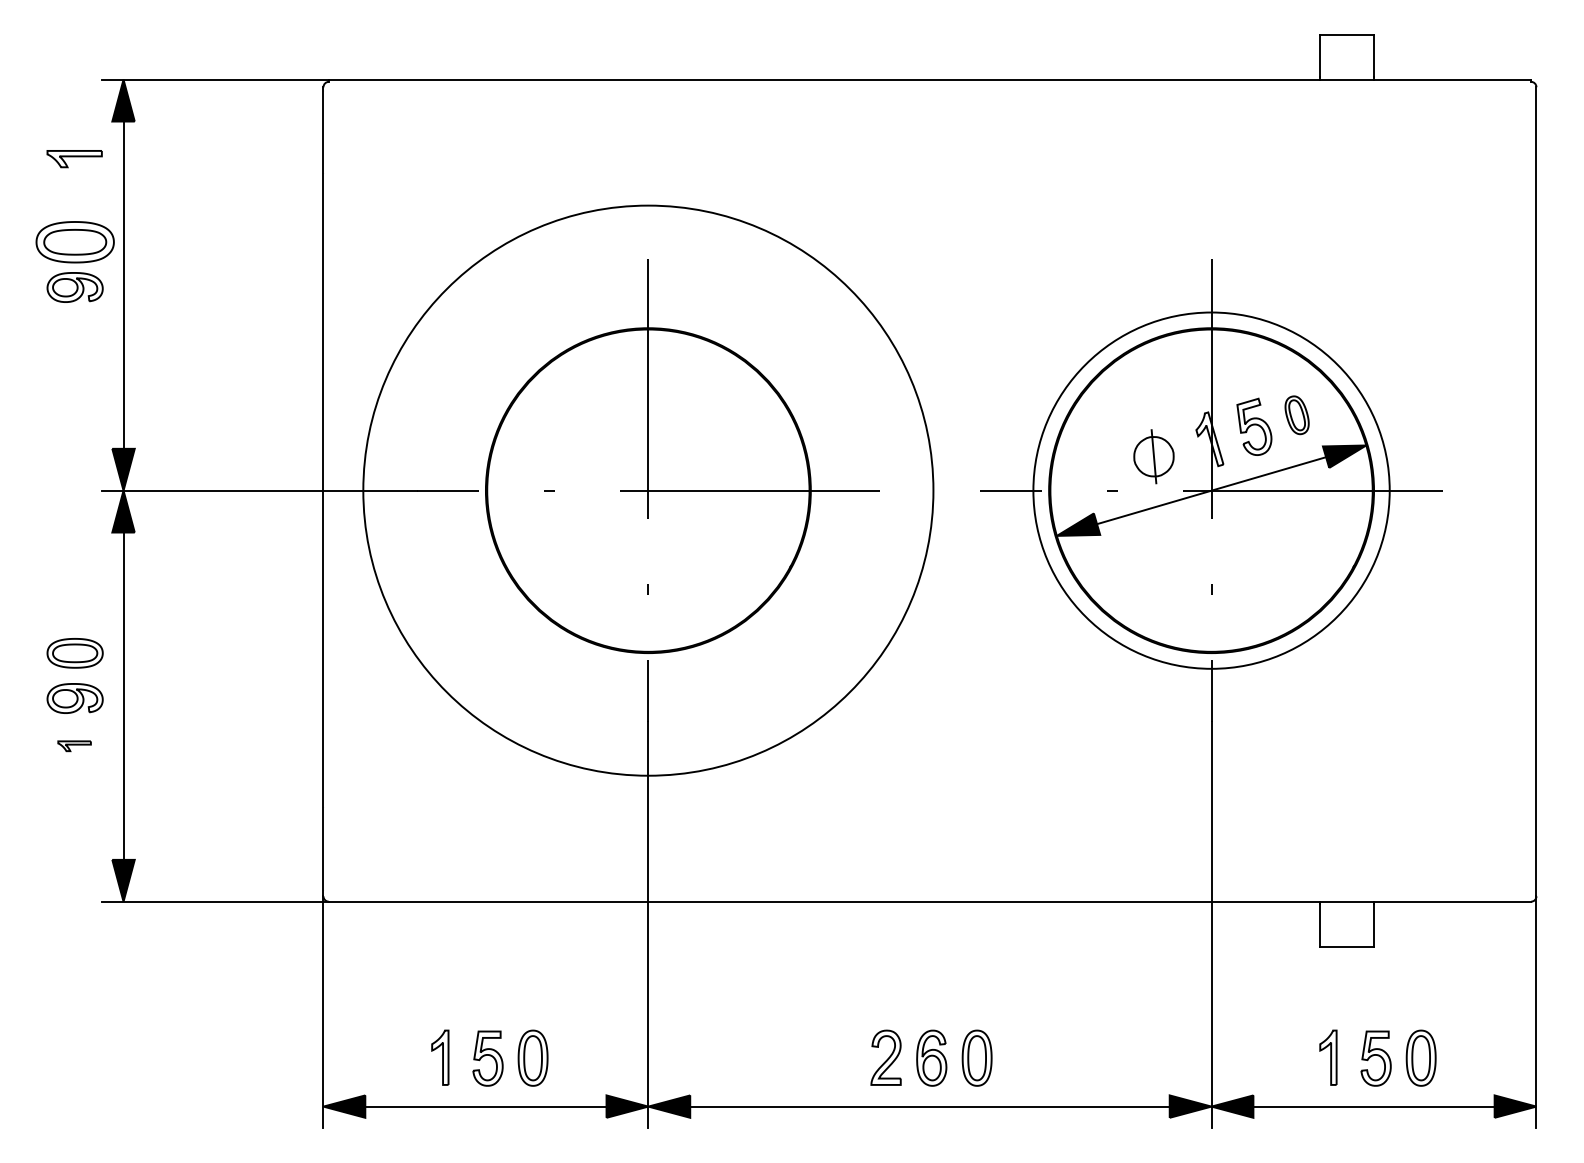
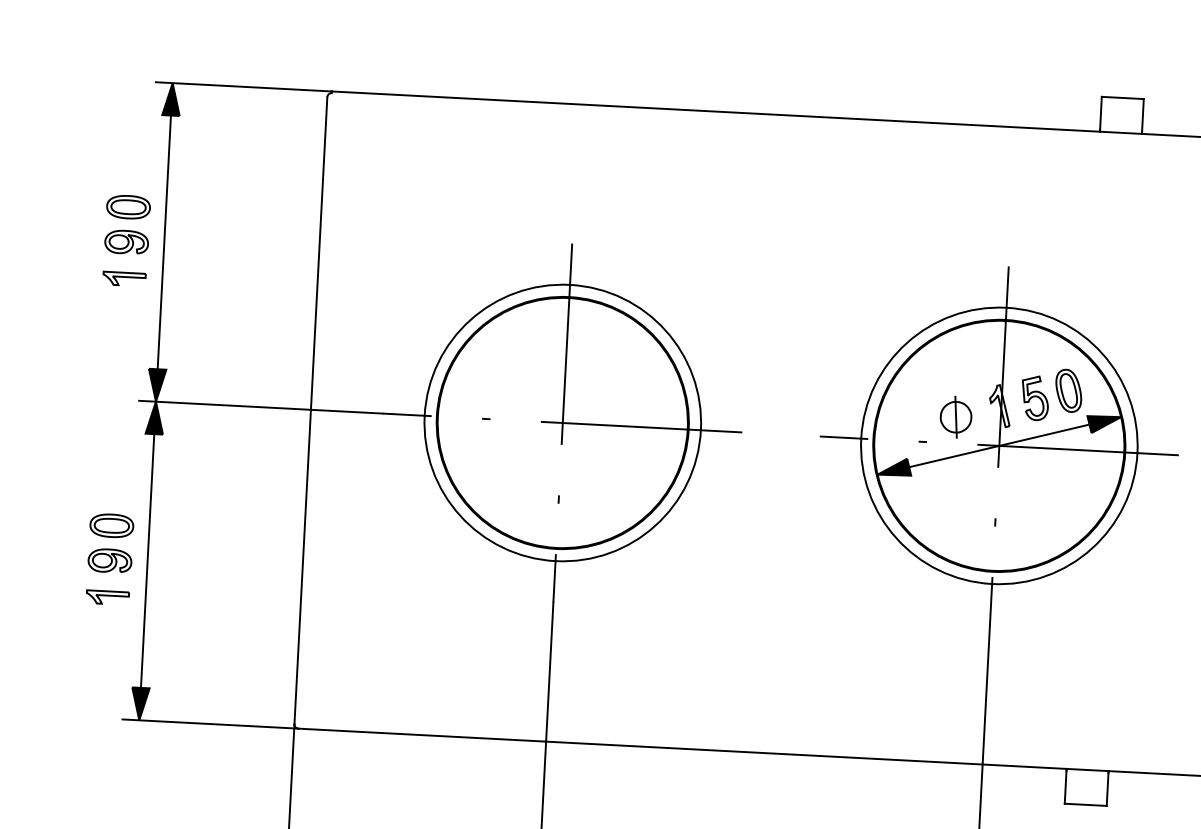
part: (74, 159) -> (124, 279), moved
part: (74, 242) -> (128, 207), size x0.71
part: (1296, 415) -> (1068, 391), size x1.43
circle: (648, 490) -> (562, 422), size x0.62
part: (74, 746) -> (107, 598), size x1.67

